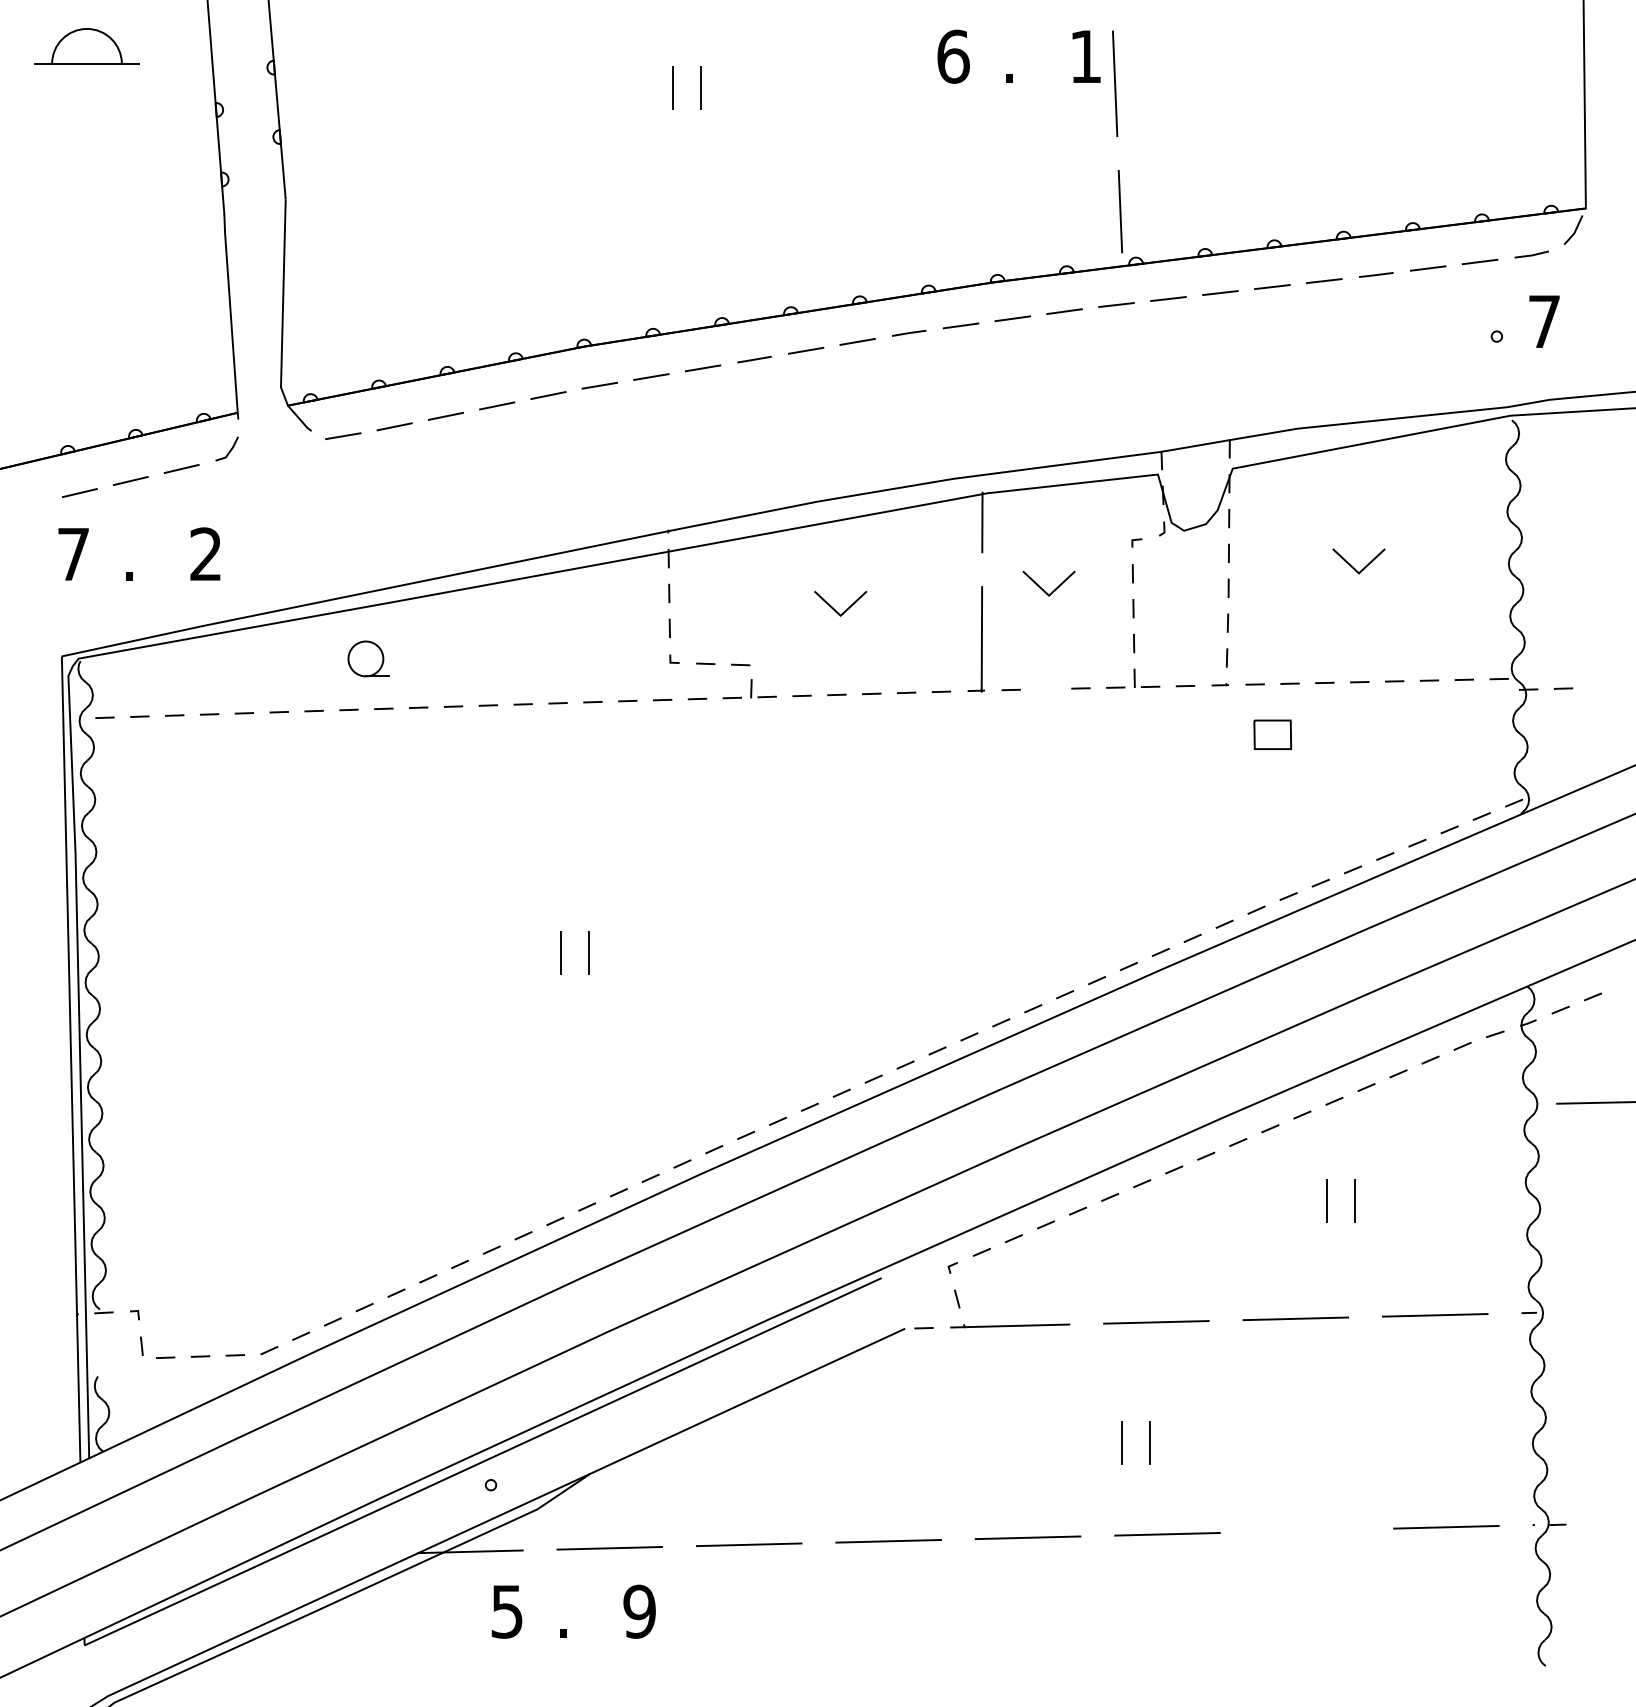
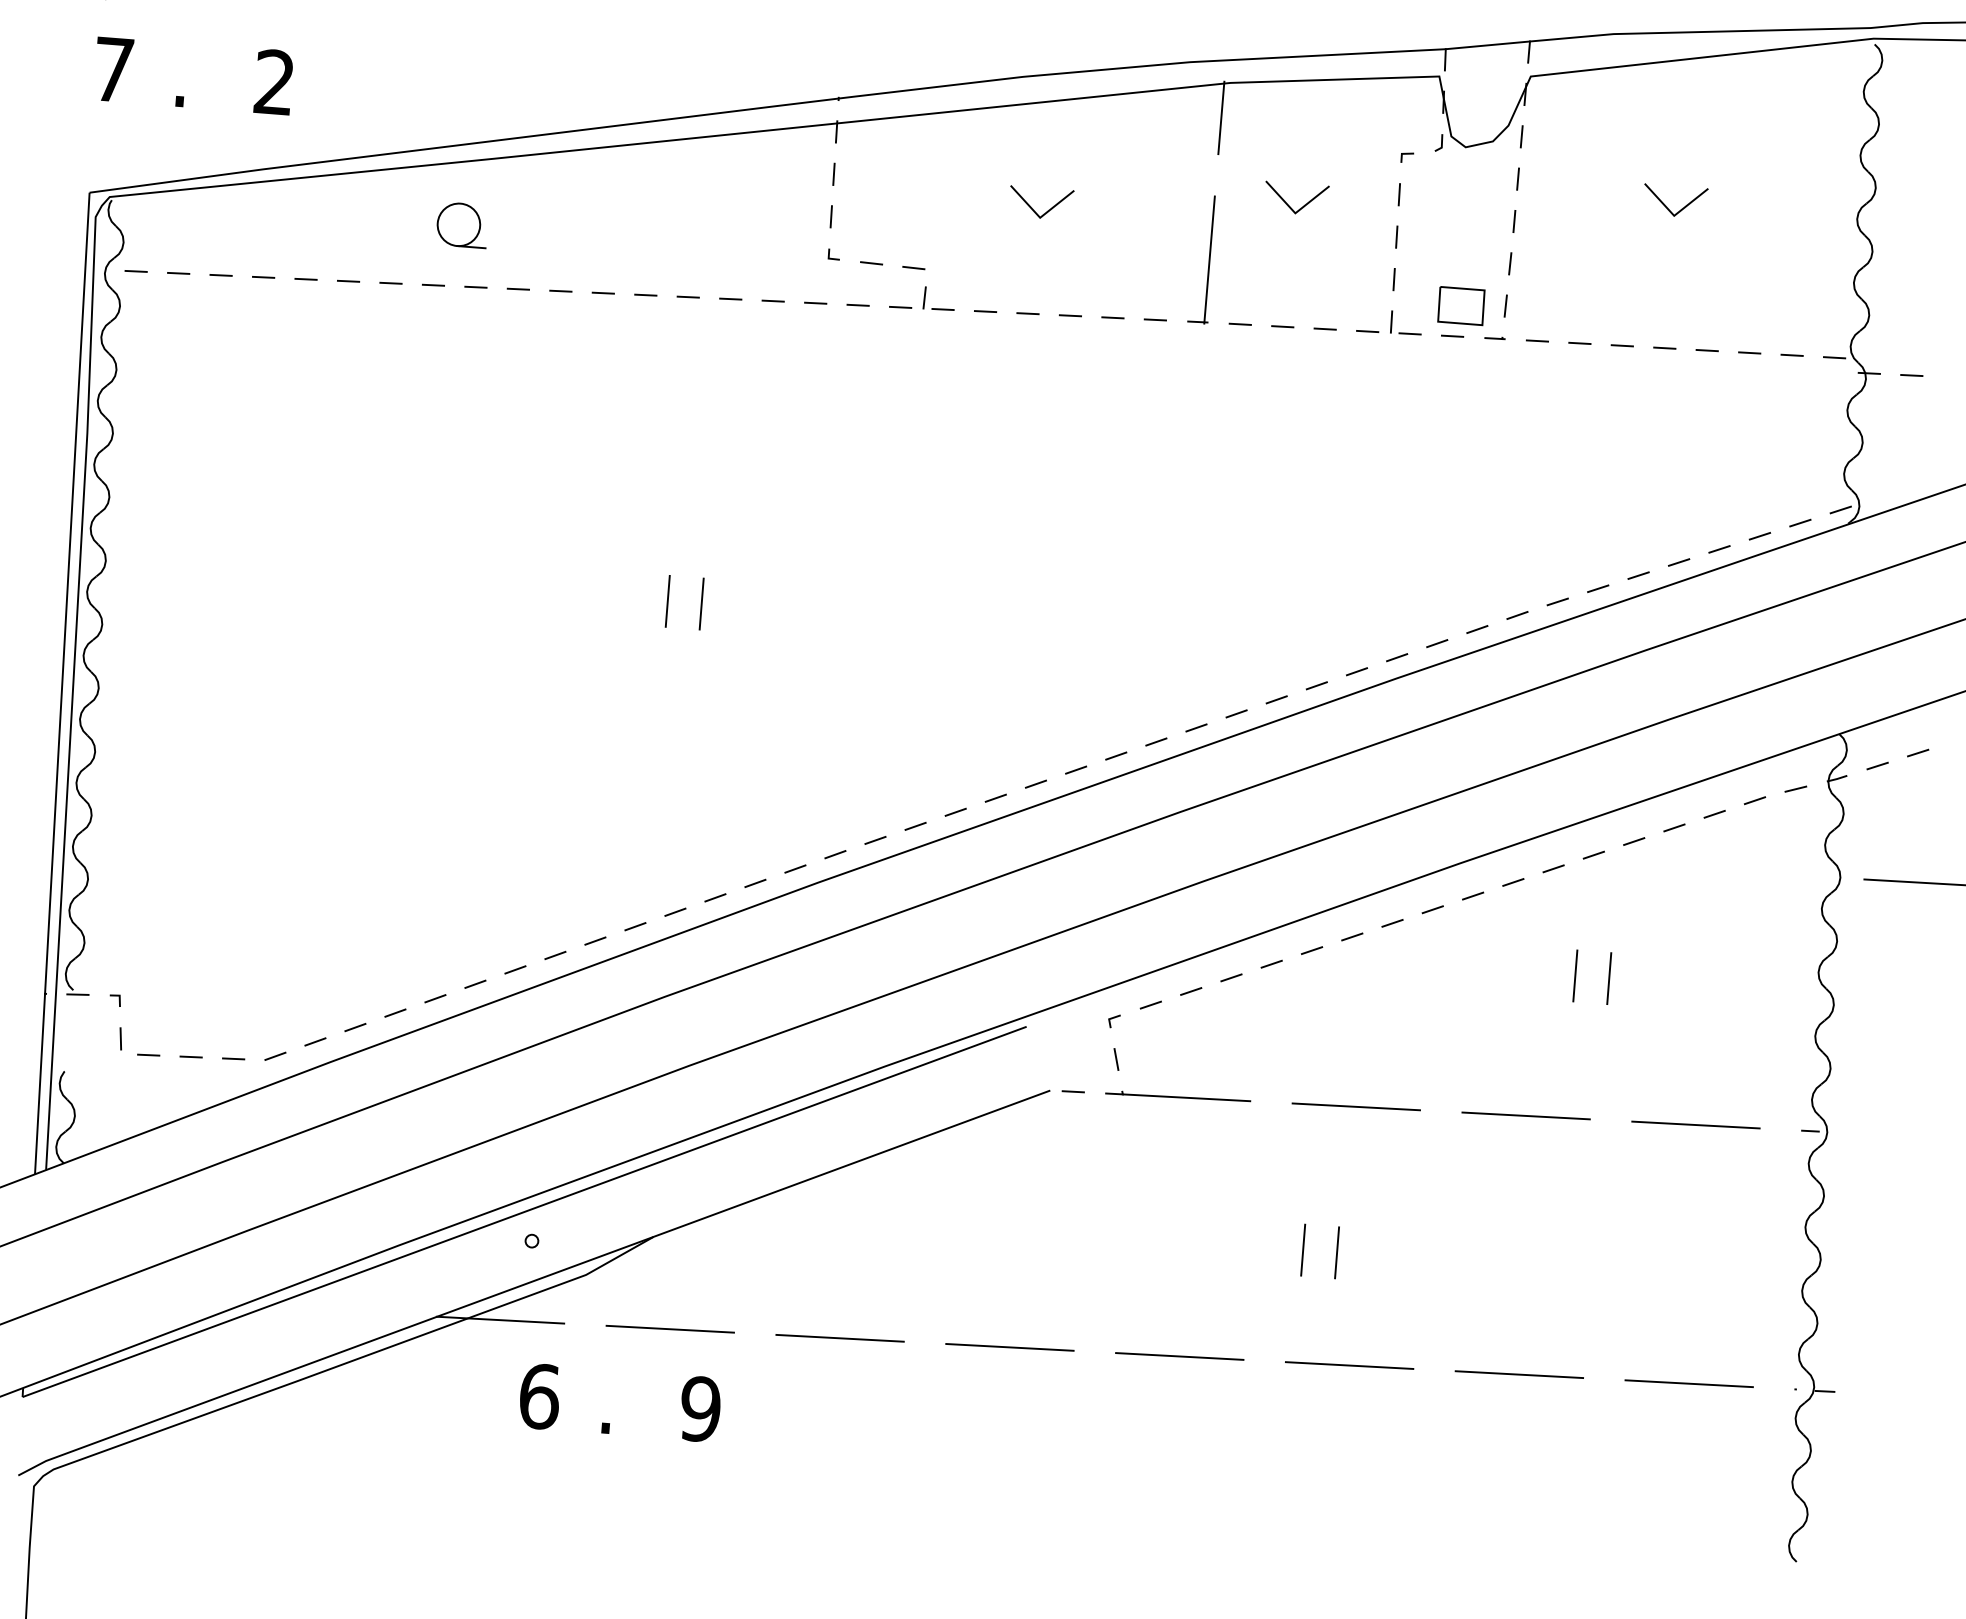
line: (1045, 689) -> (1282, 327), added
part: (1272, 734) -> (1461, 305), moved
line: (1306, 1530) -> (1518, 1374), added
text: (507, 1611) -> (539, 1396), 5 -> 6

